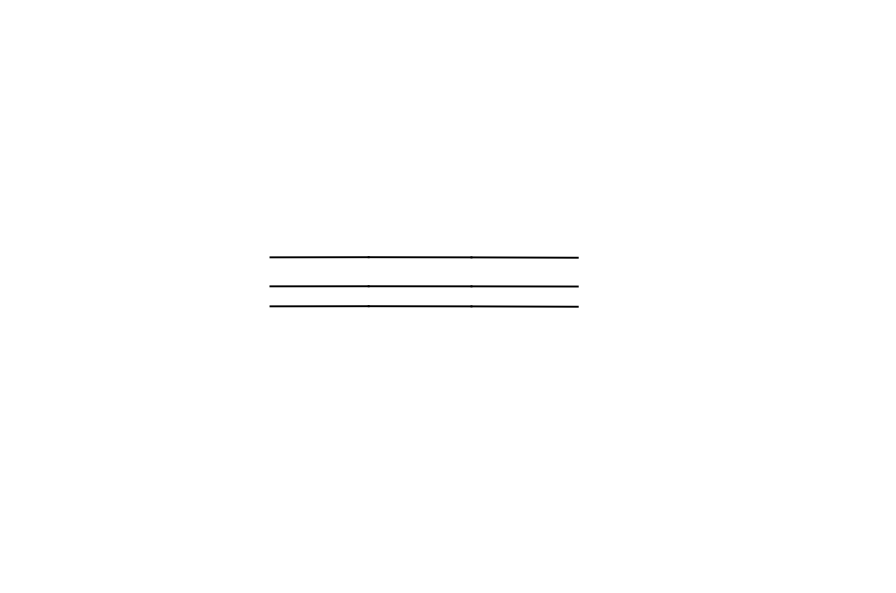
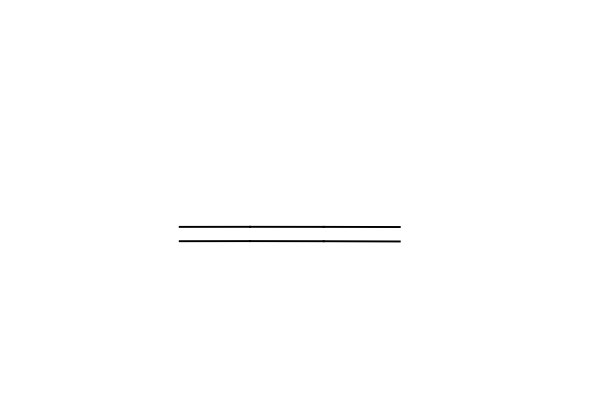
line: (423, 257) -> (289, 206), removed

